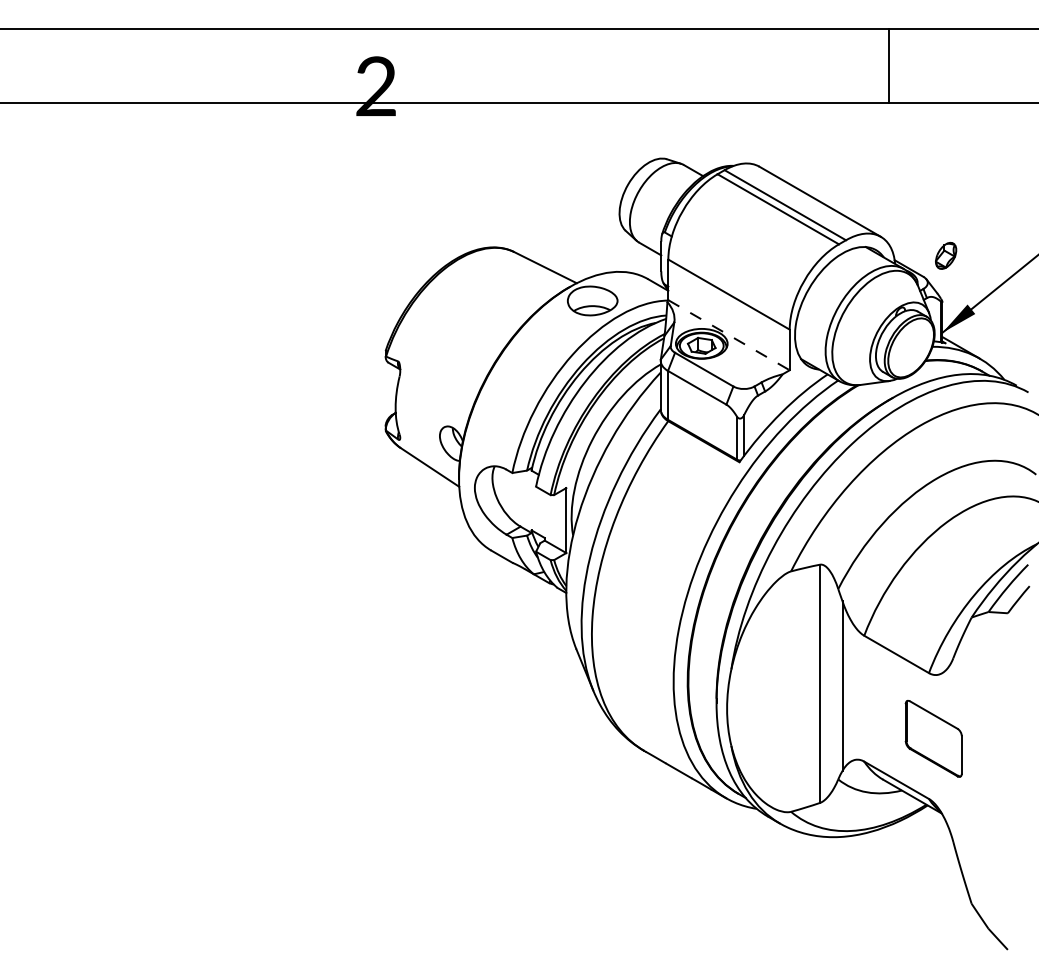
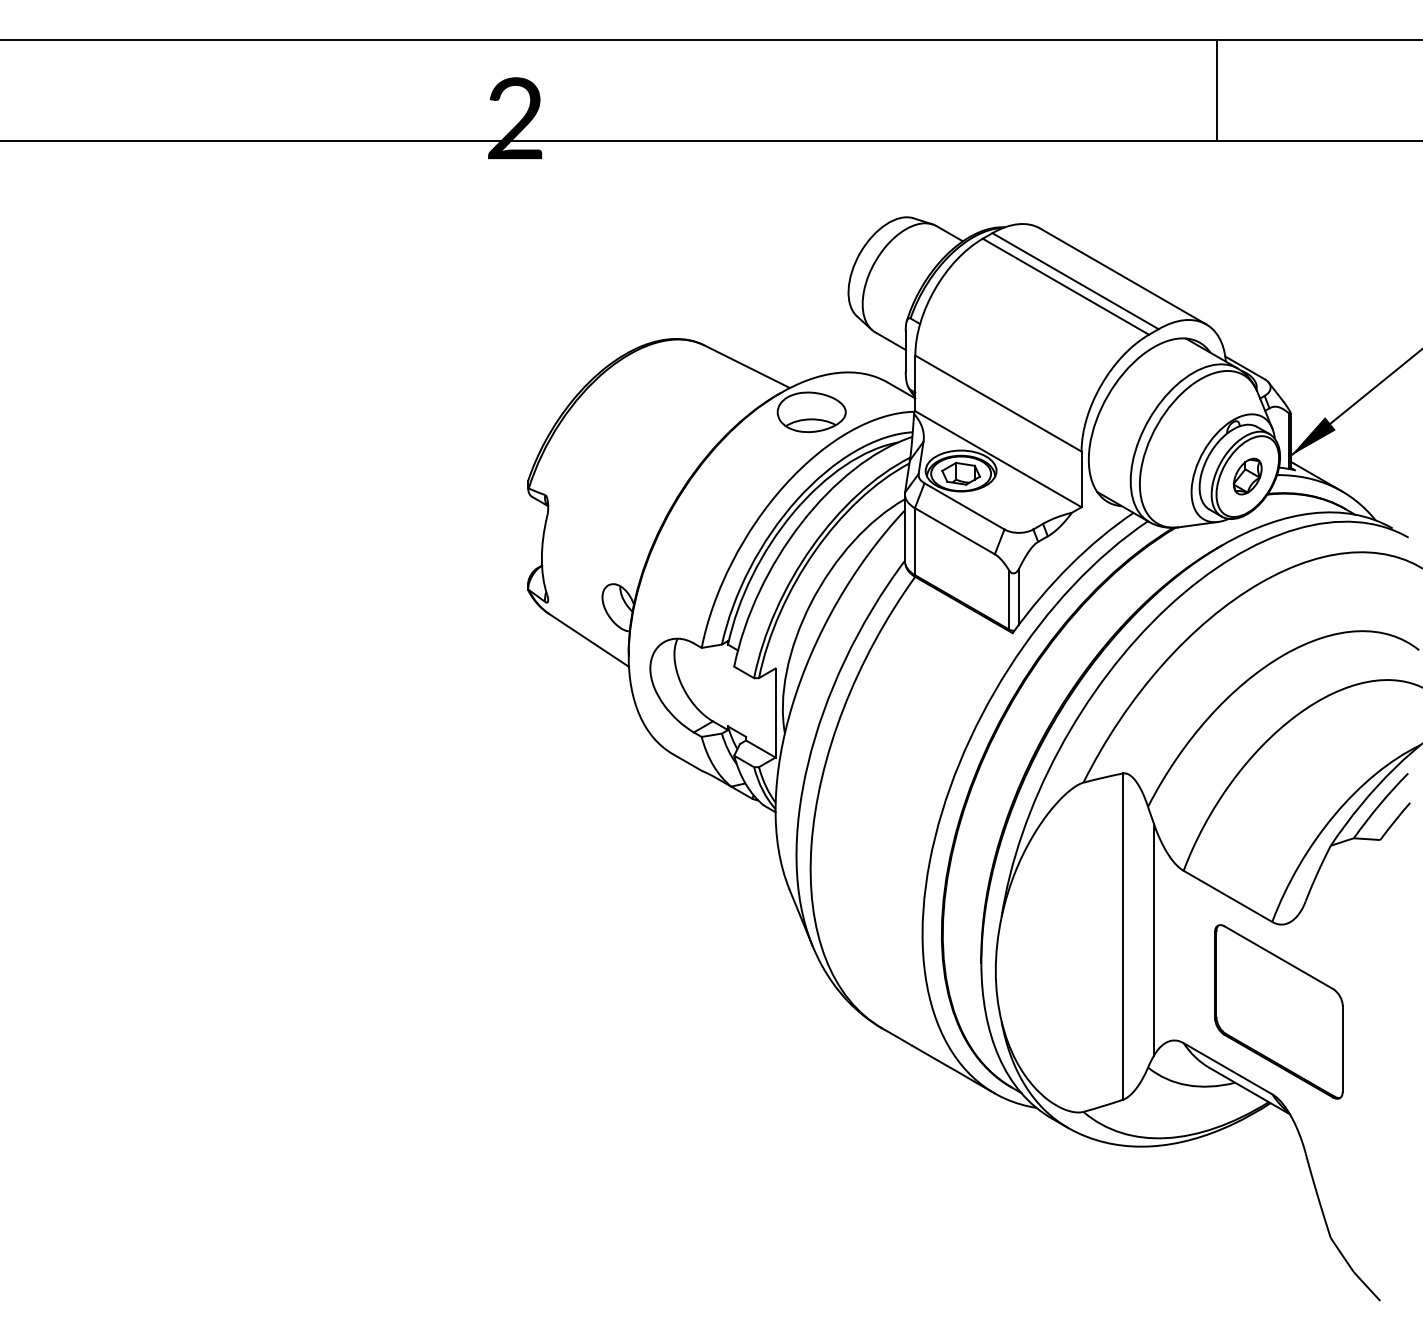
part: (945, 255) -> (1247, 476), moved
line: (729, 335) -> (998, 459), dashed -> solid
part: (933, 738) -> (1278, 1011), size x1.67

